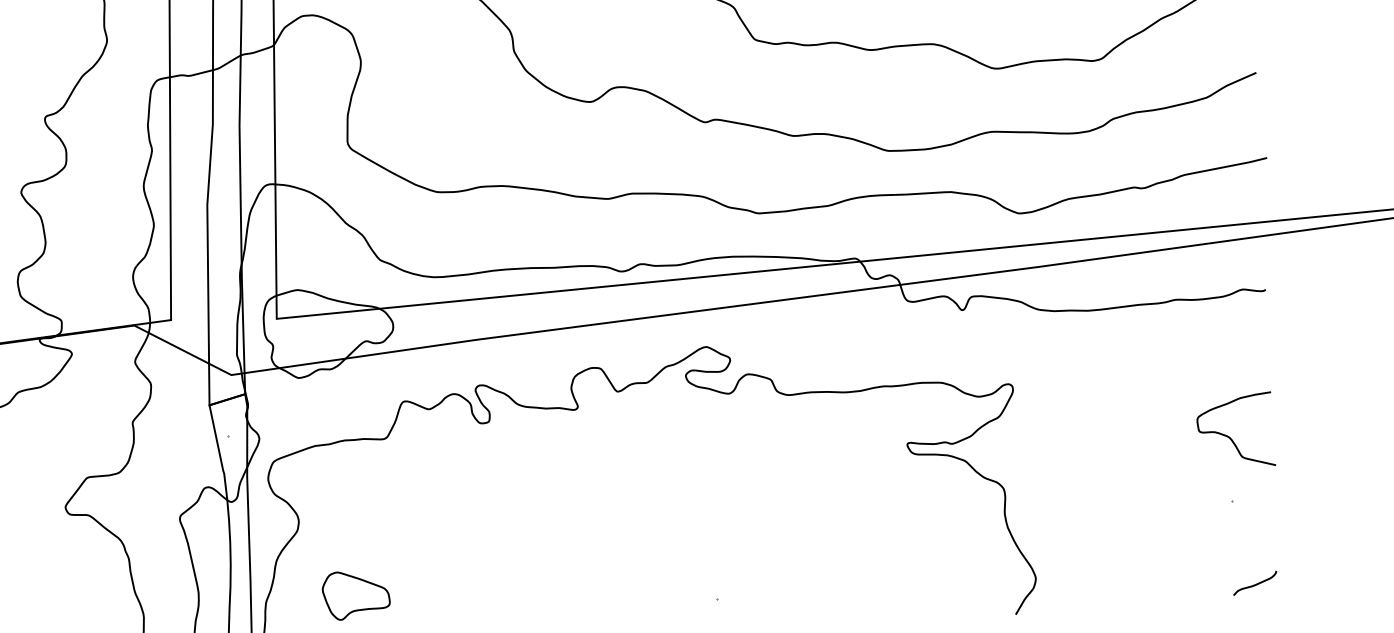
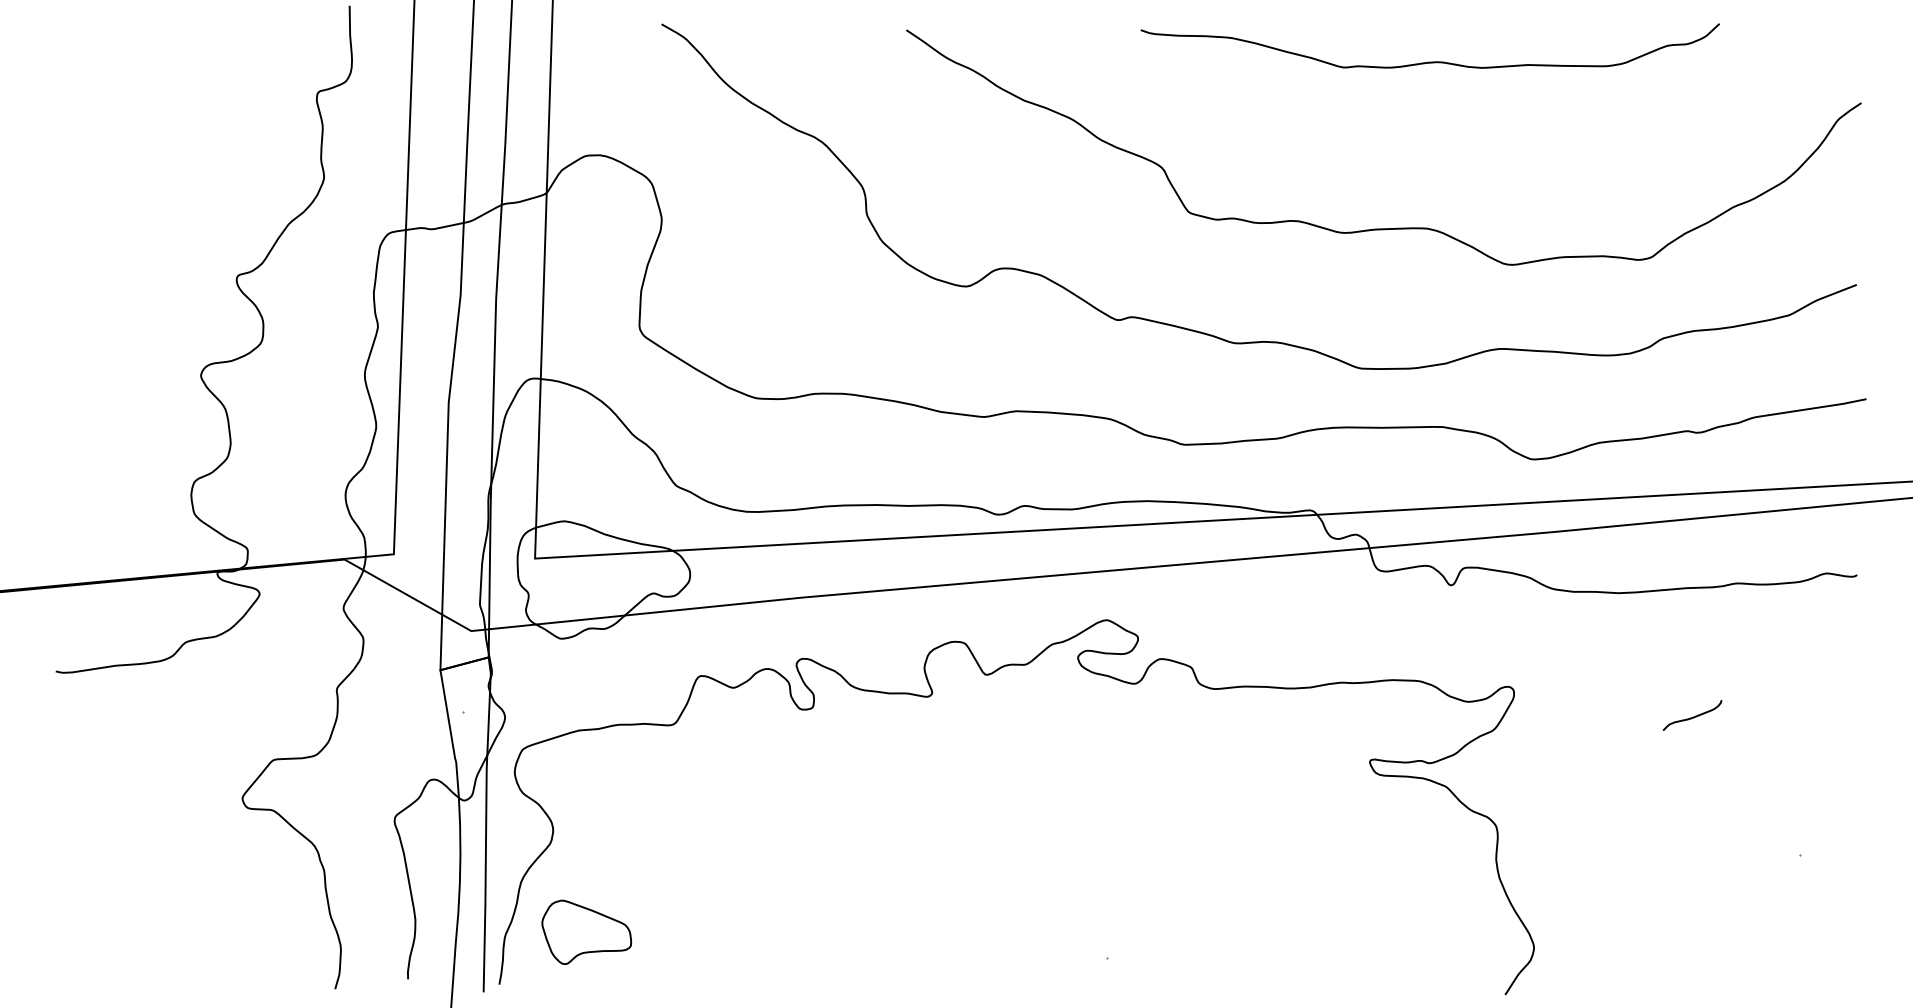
curve: (1229, 436) -> (1800, 769), removed
curve: (1255, 584) -> (1693, 716), moved
part: (356, 594) -> (586, 931), moved

